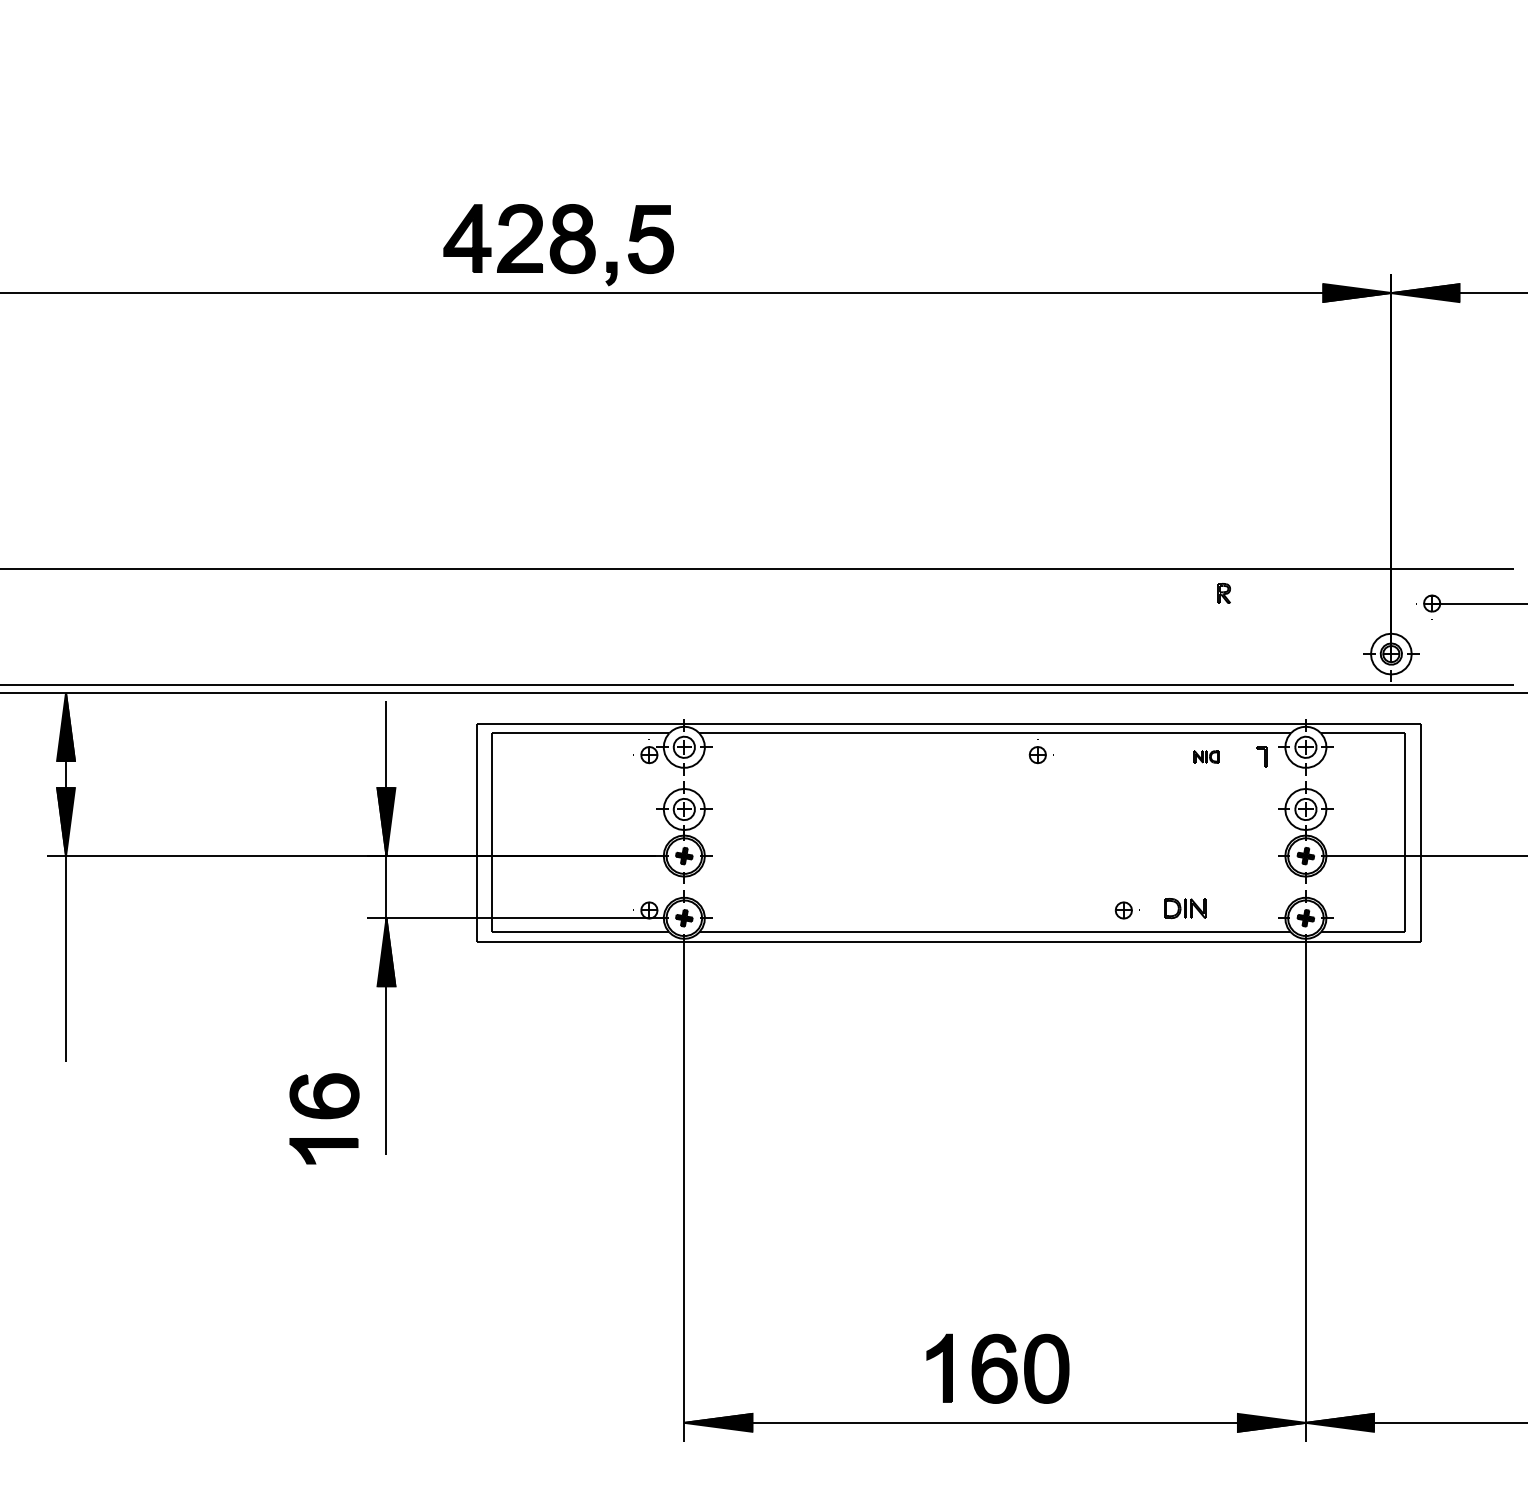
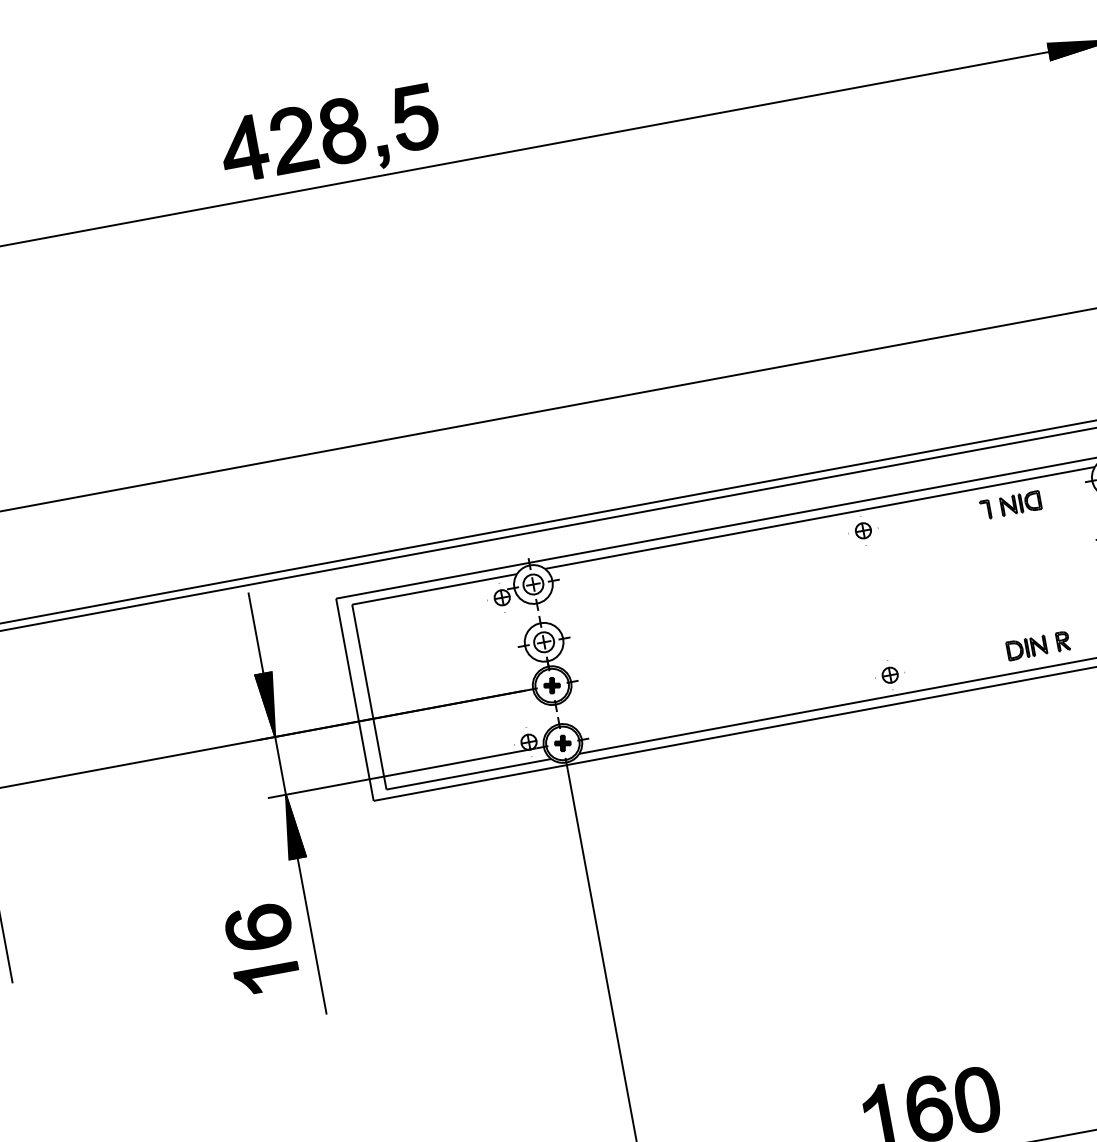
part: (1223, 593) -> (1062, 641), moved
part: (1206, 756) -> (1020, 503), size x1.67
part: (1261, 756) -> (985, 509), moved
part: (1126, 910) -> (892, 674), moved
part: (324, 1118) -> (262, 948), moved

